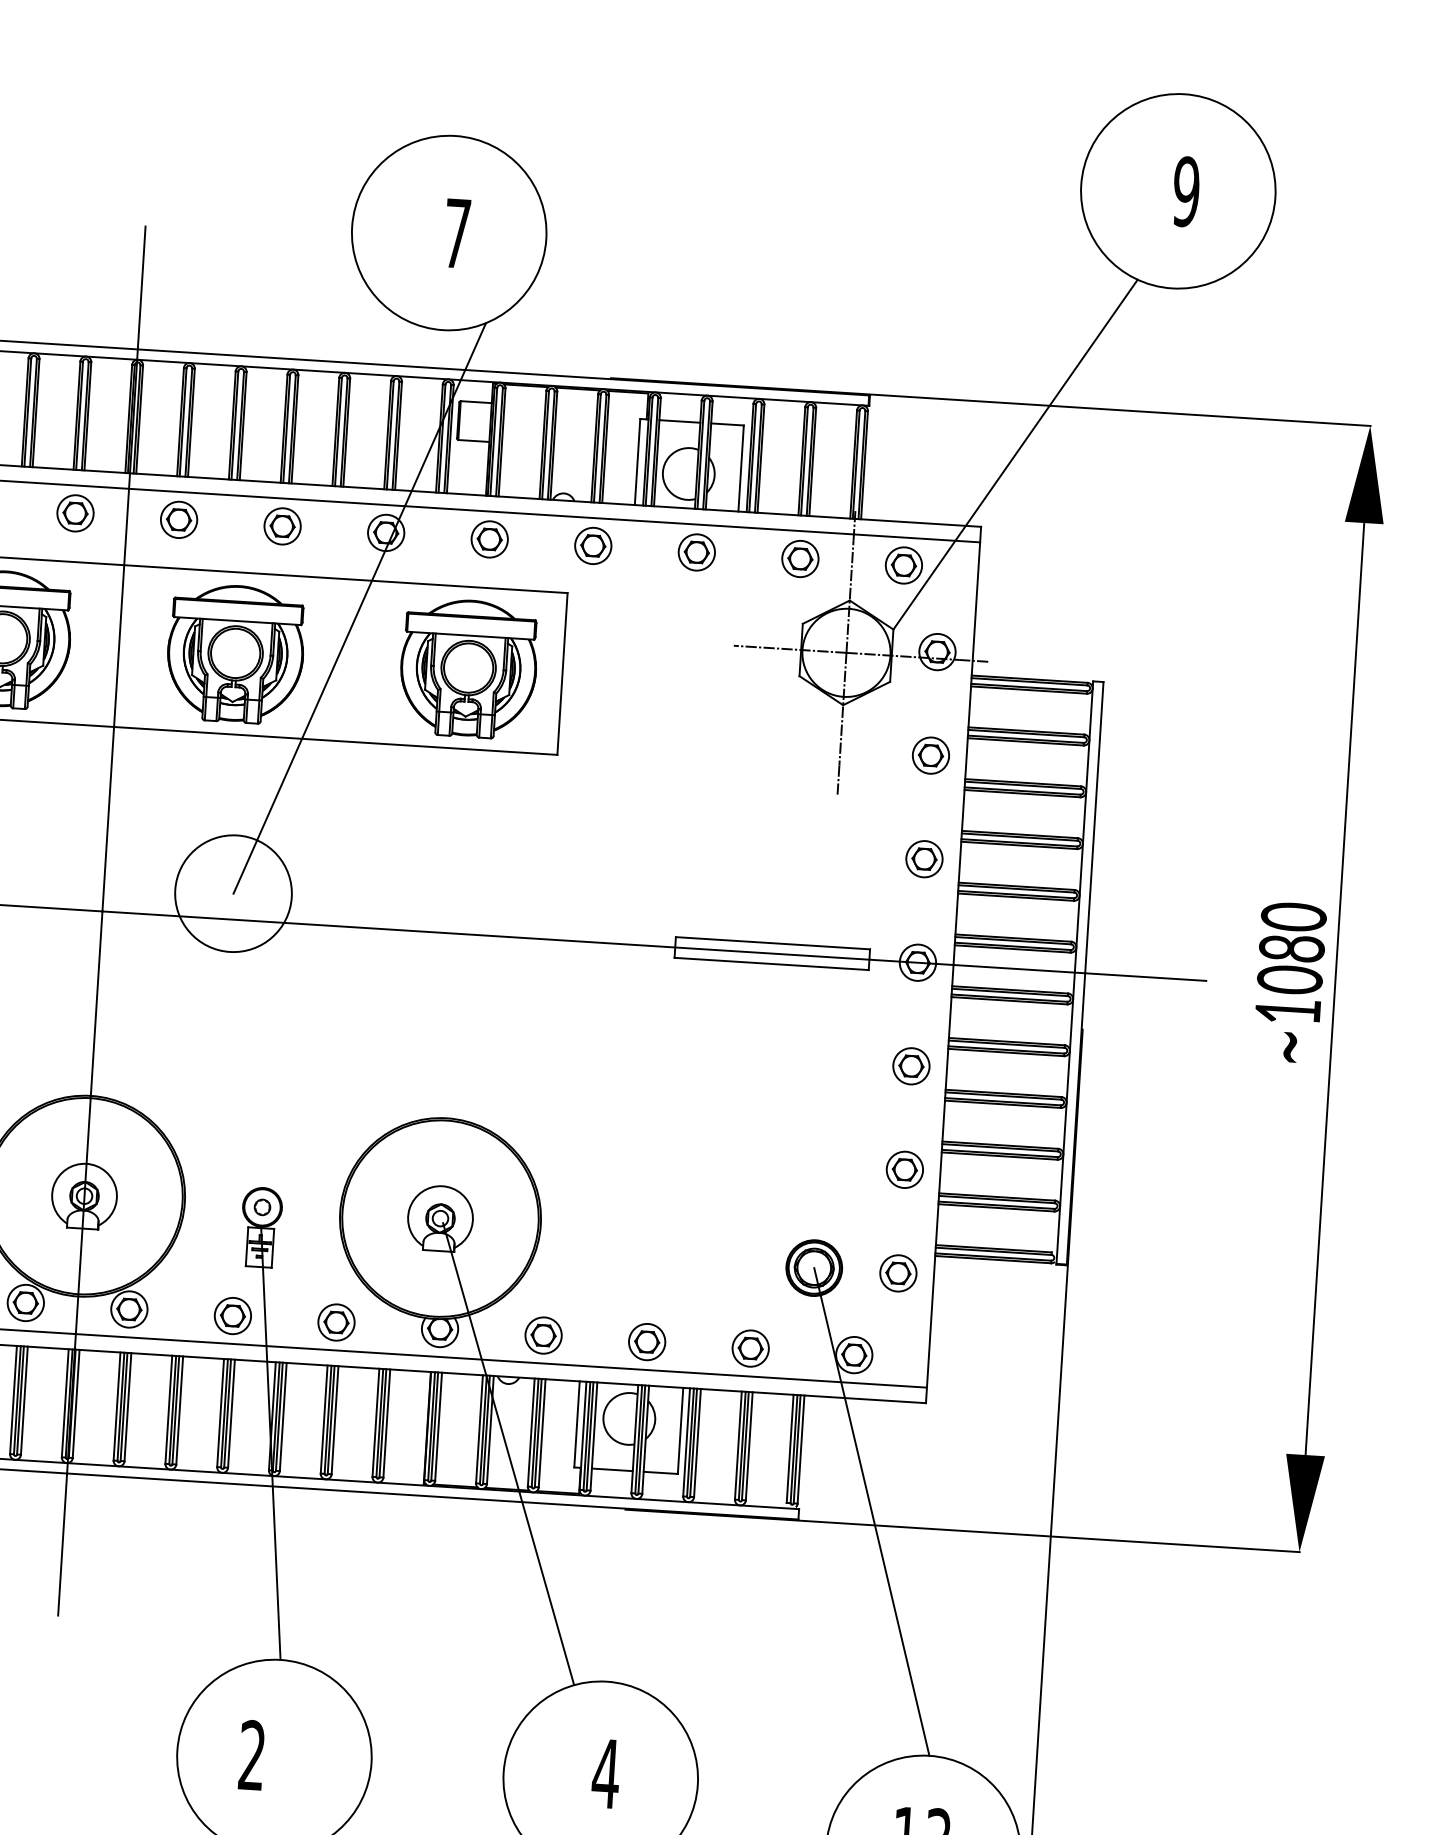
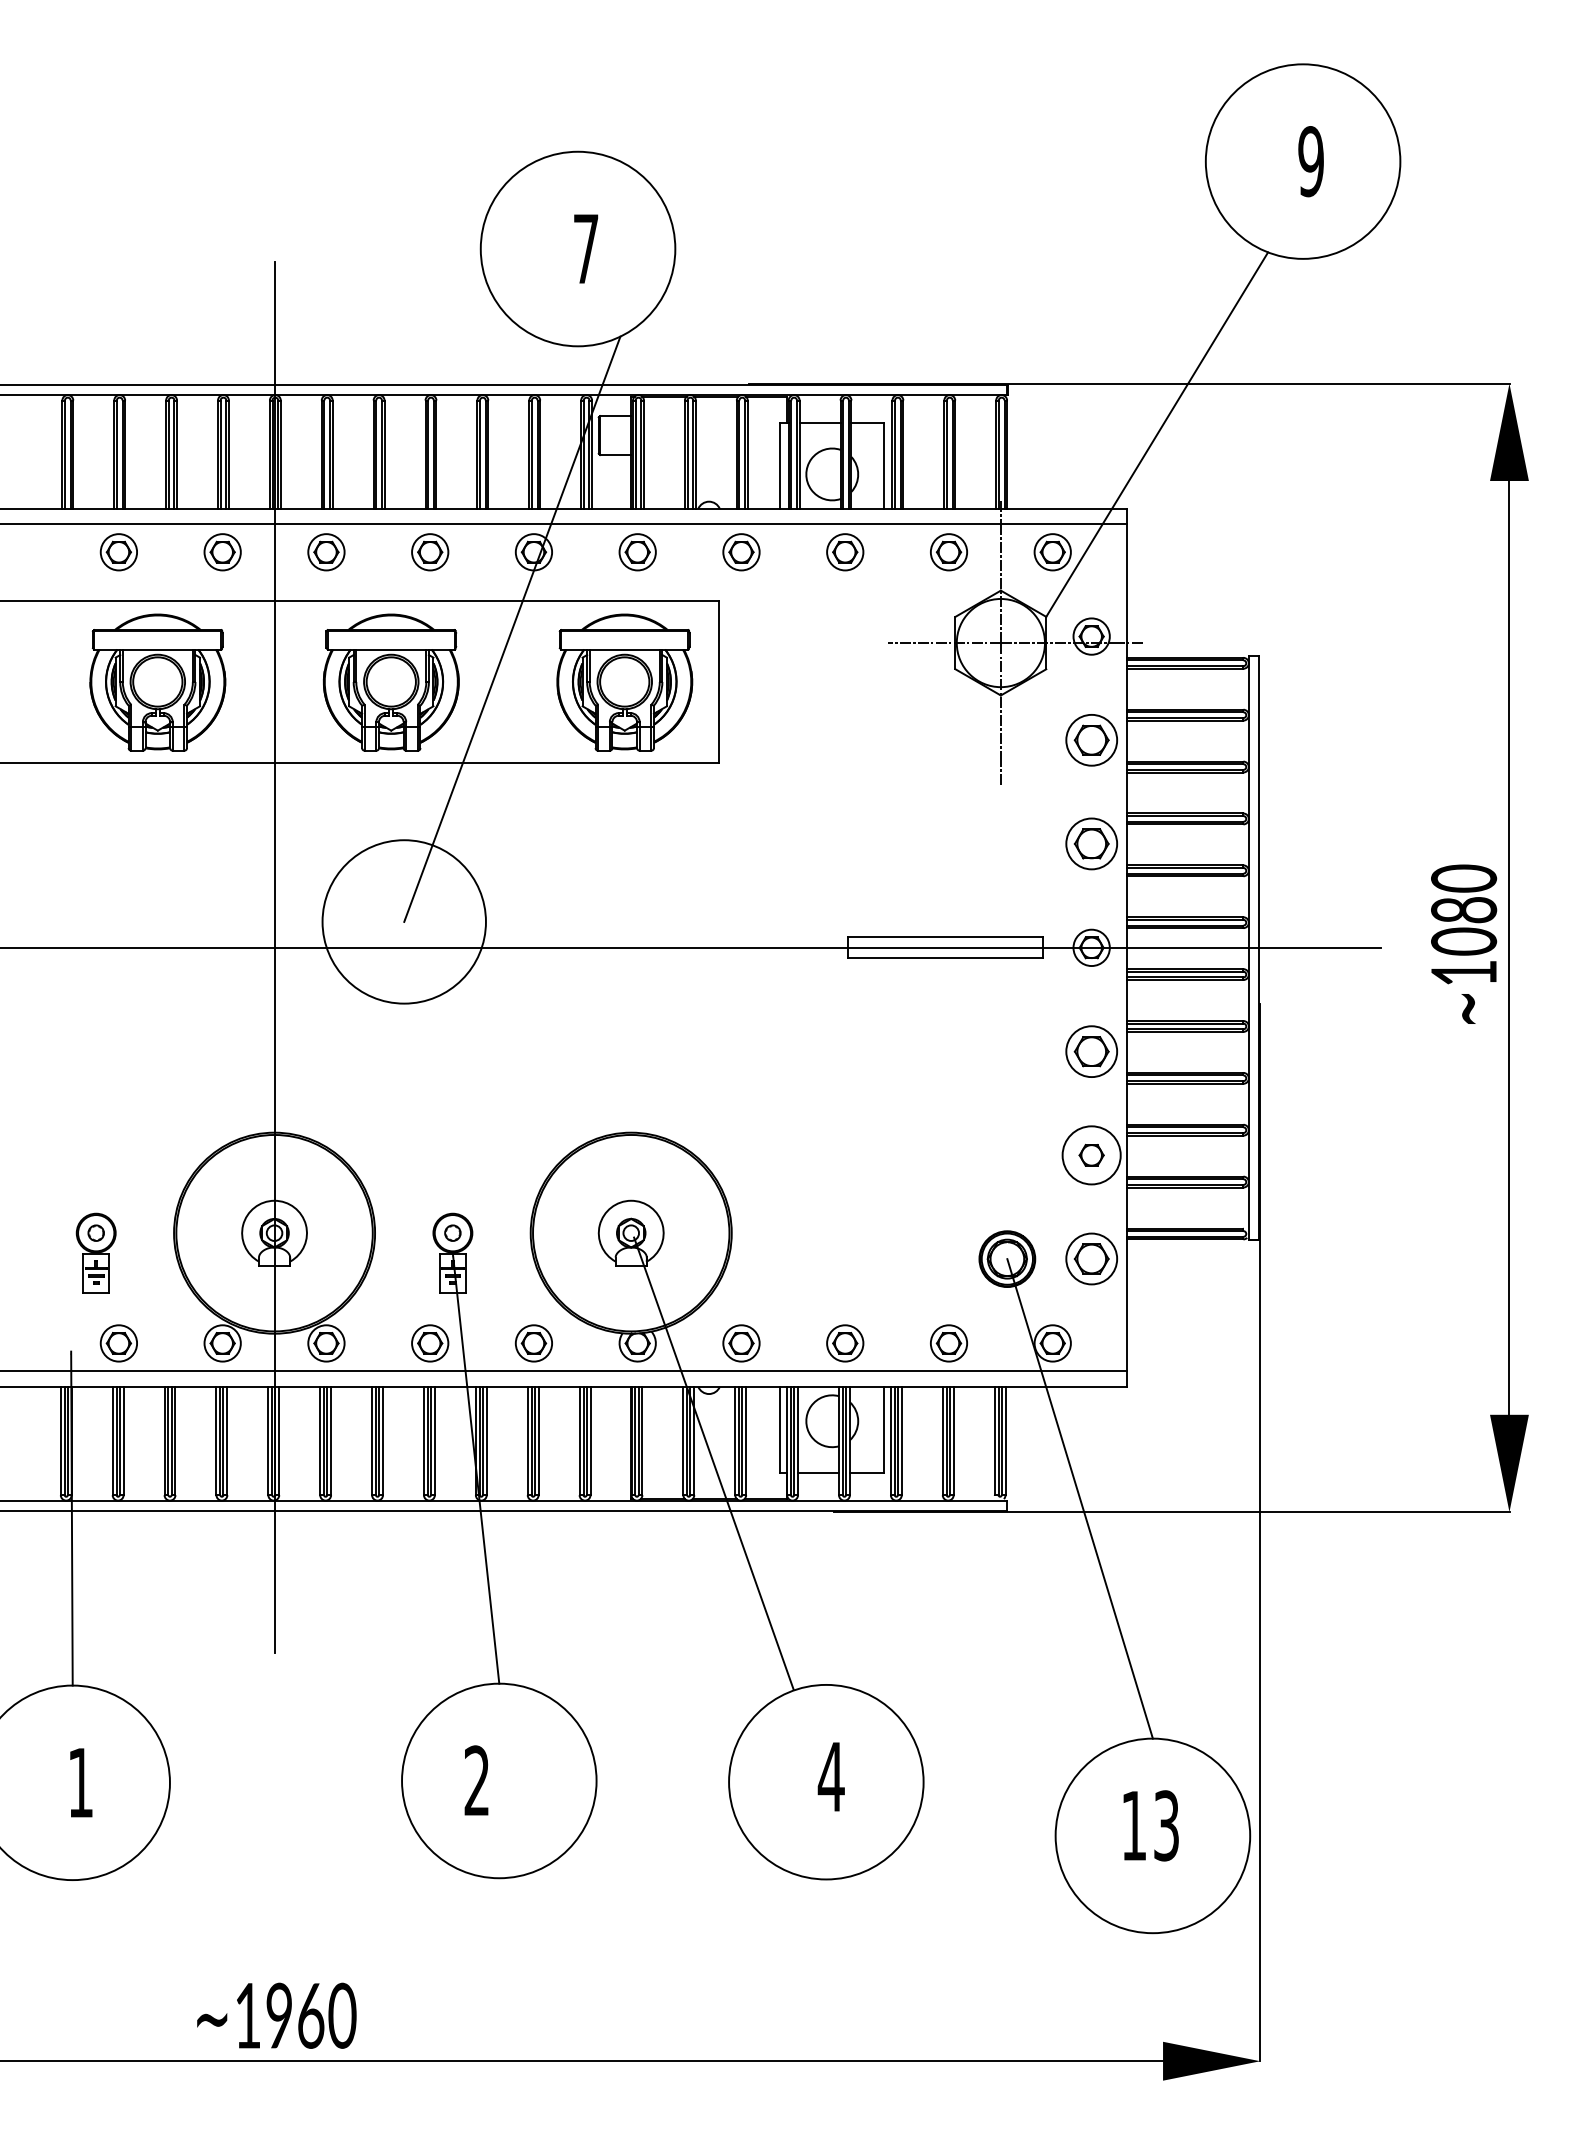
part: (930, 755) -> (1091, 740), size x1.4
part: (924, 859) -> (1091, 844), size x1.4
circle: (232, 893) -> (403, 921), size x1.4
part: (911, 1066) -> (1091, 1051), size x1.4
circle: (904, 1169) -> (1091, 1155), size x1.6
part: (898, 1273) -> (1091, 1259), size x1.4

